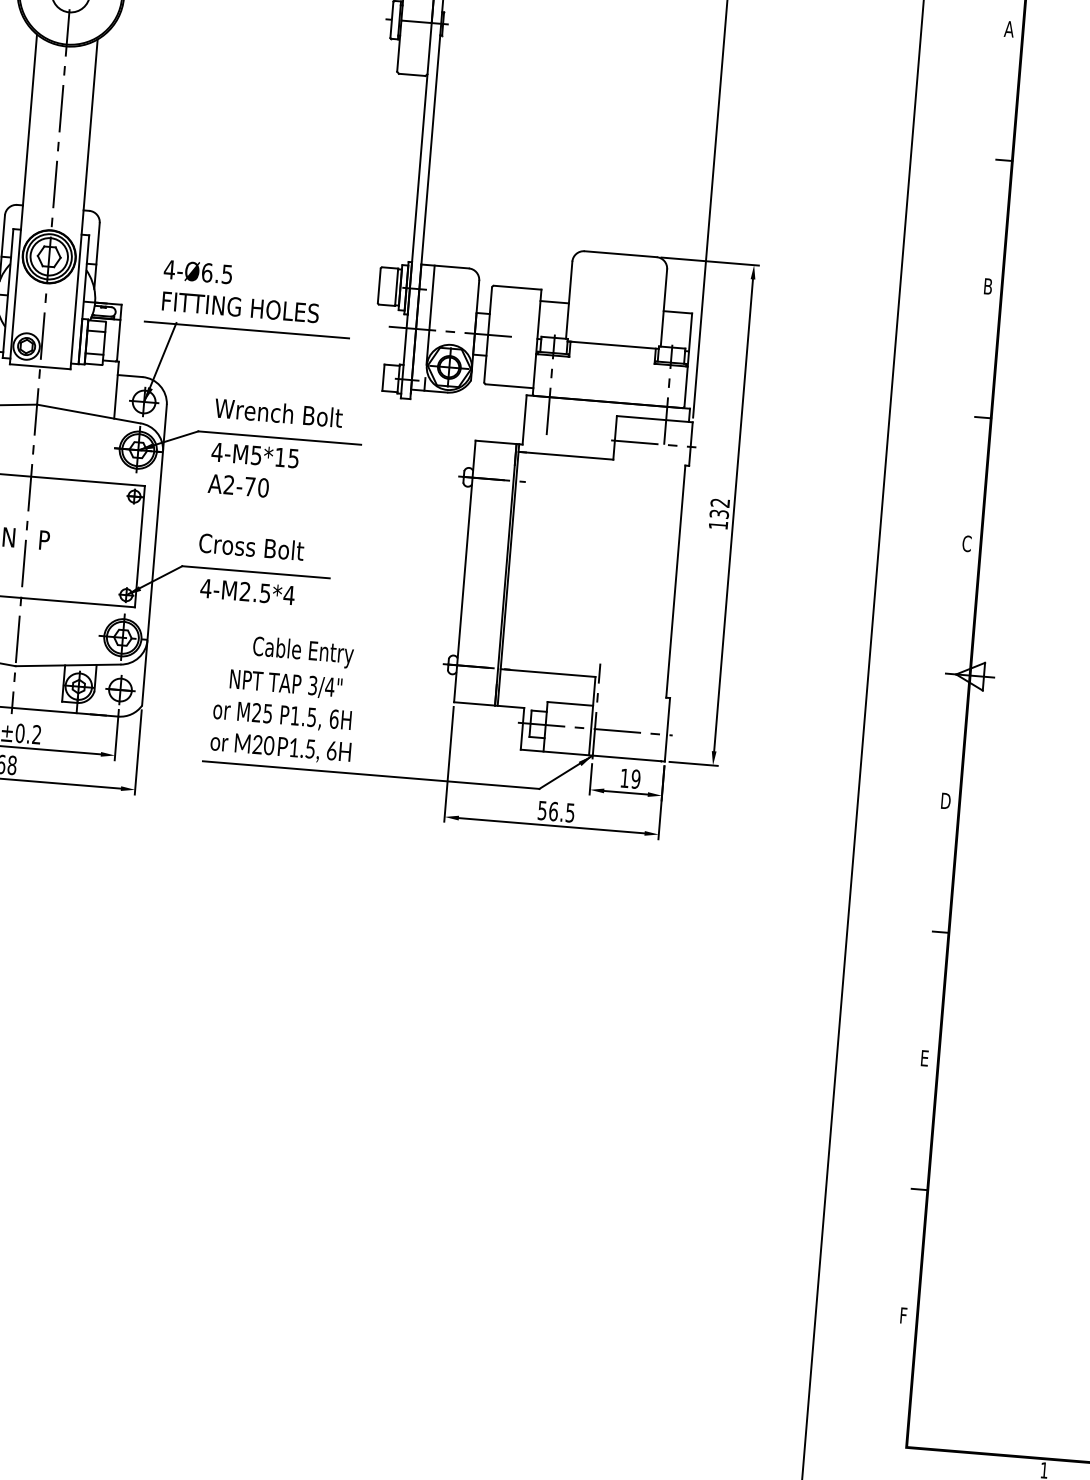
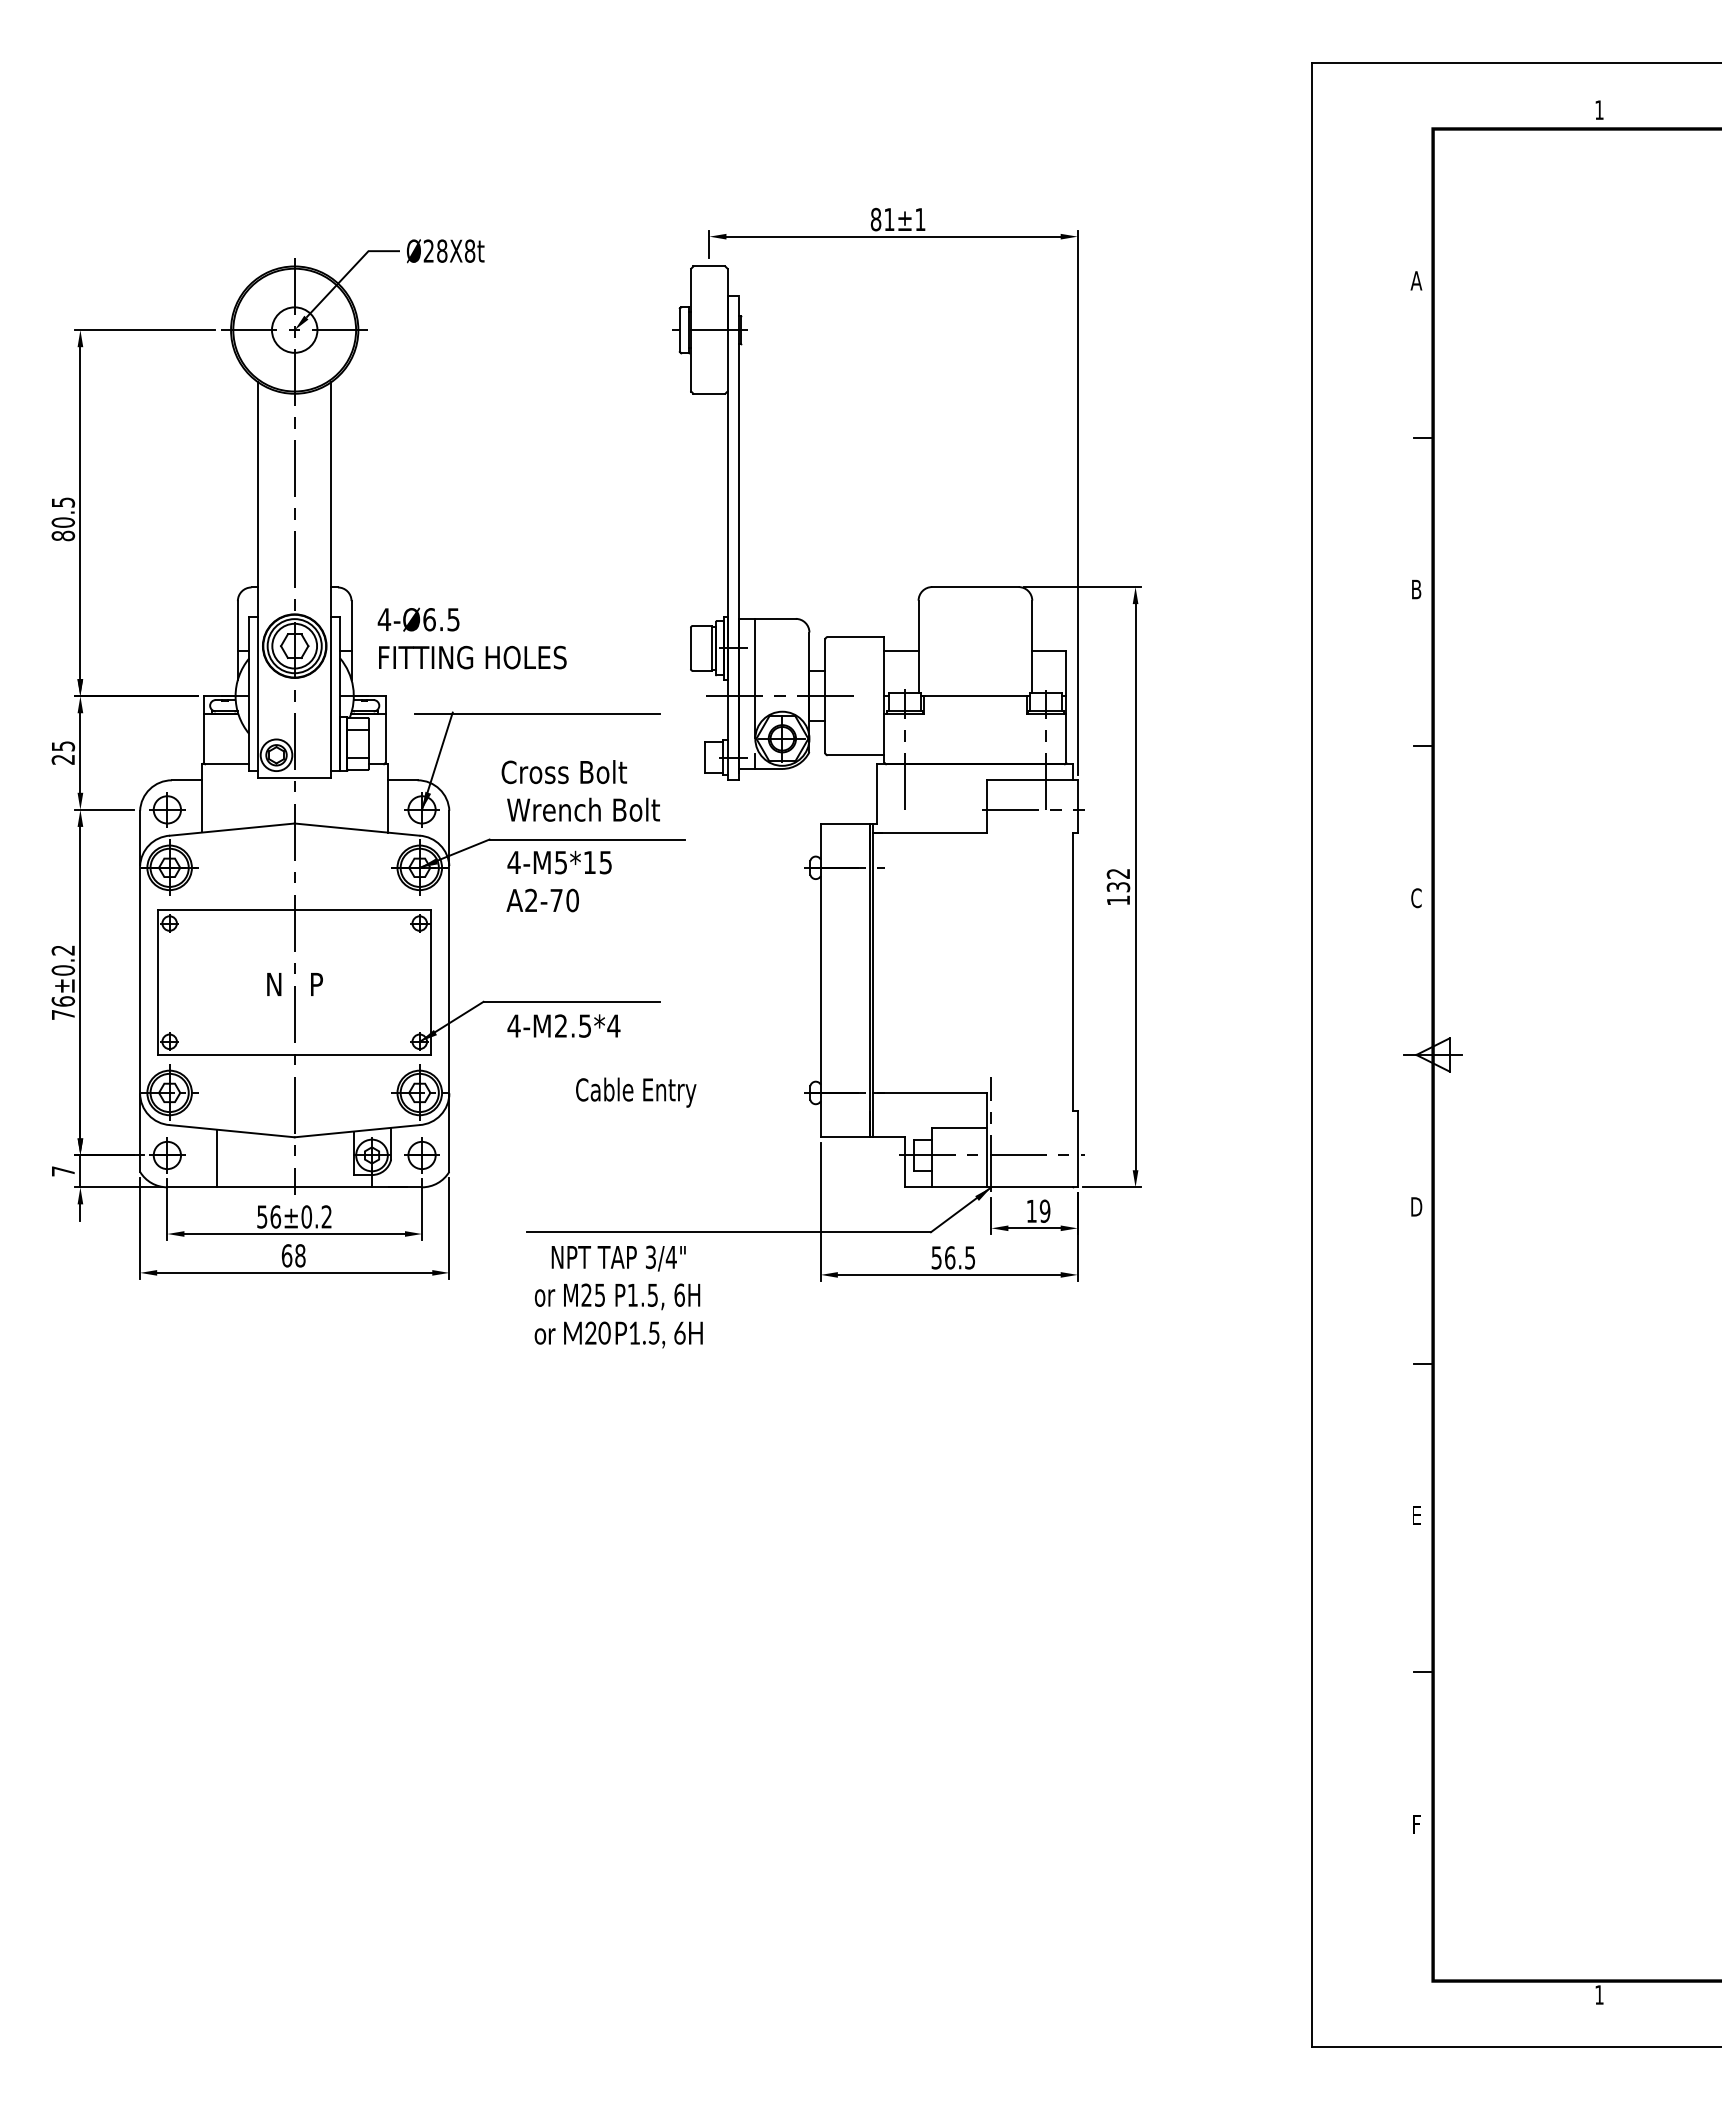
text: (240, 291) -> (471, 638), moved
text: (251, 547) -> (564, 772), moved
text: (283, 716) -> (618, 1296), moved

